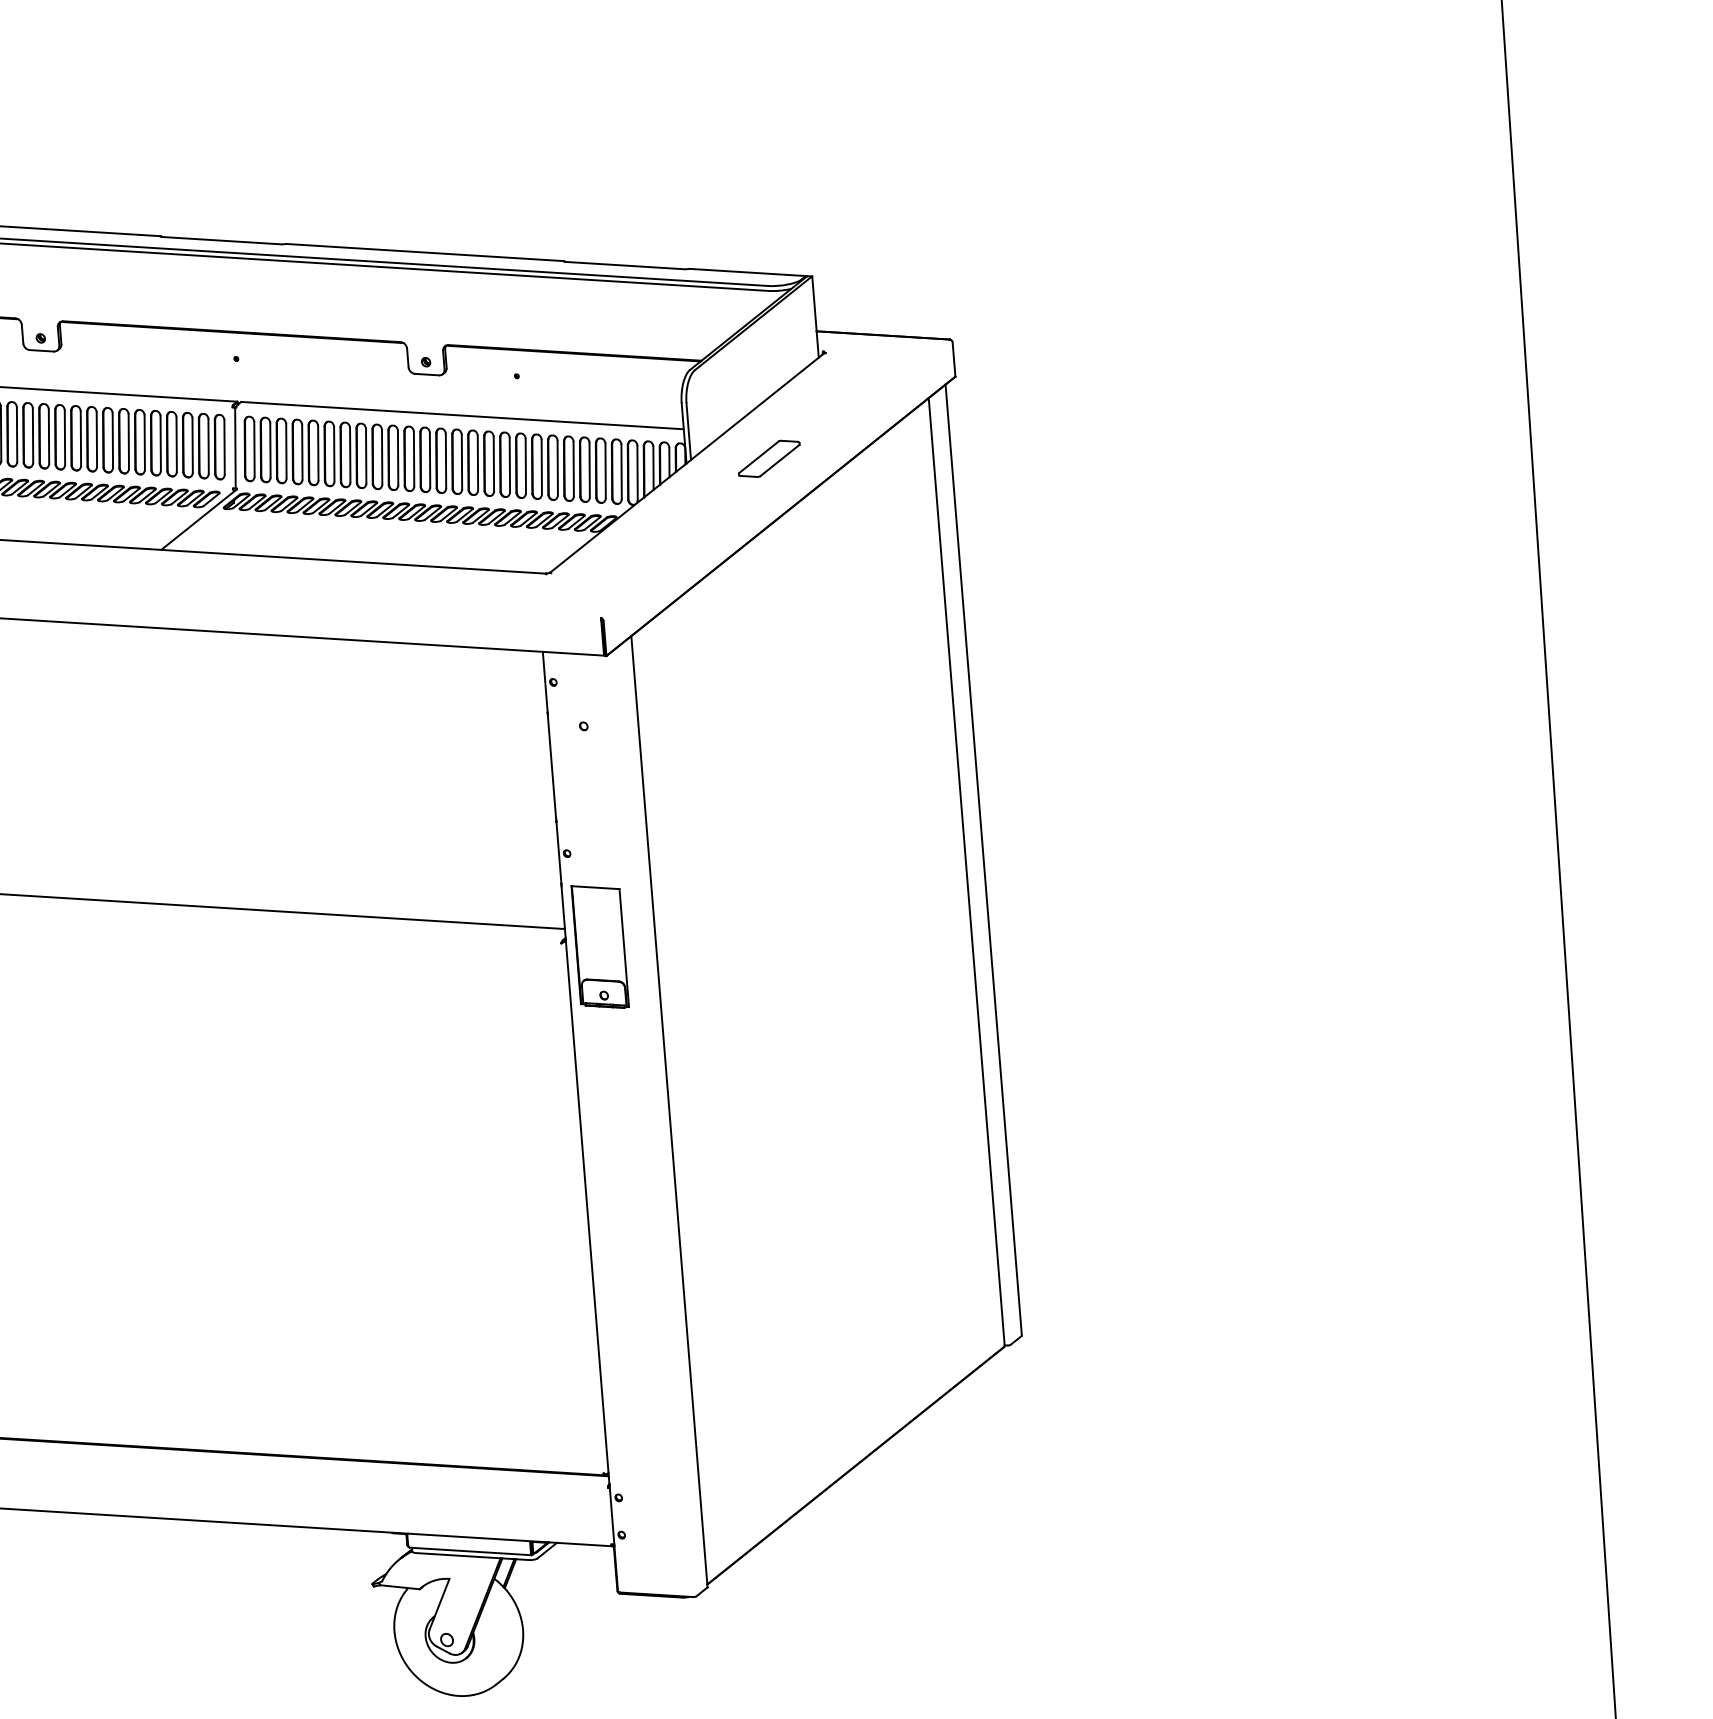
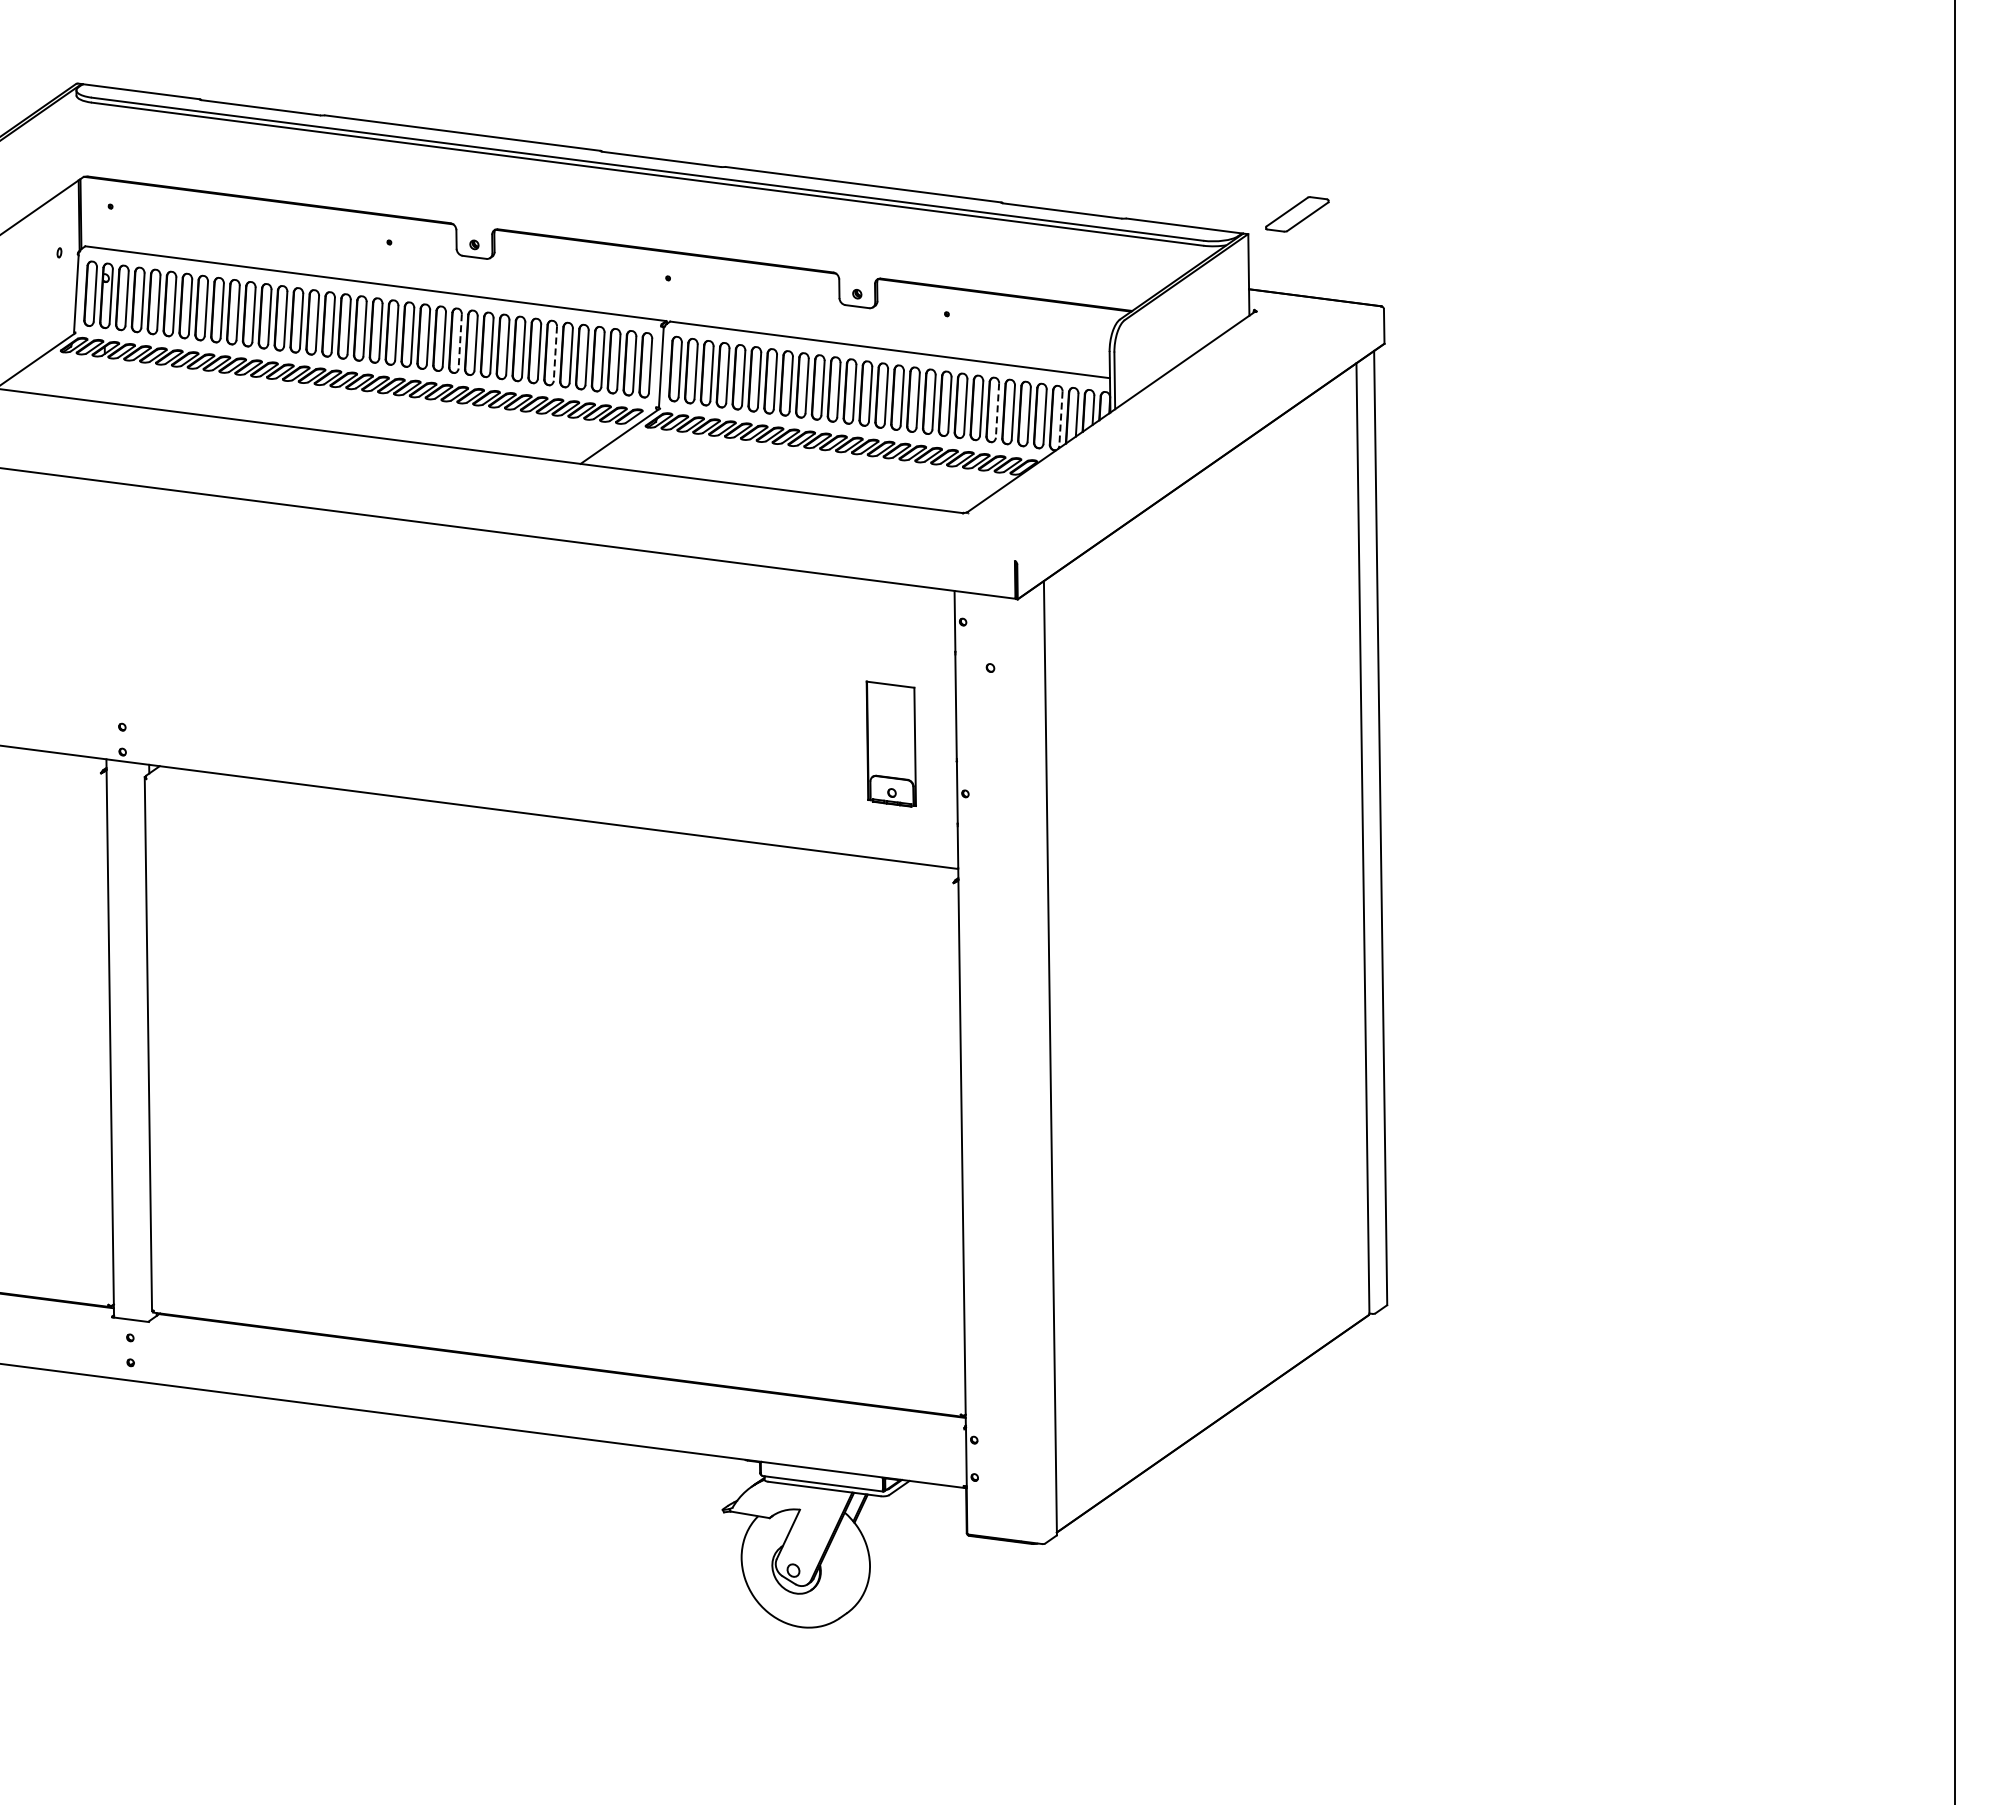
line: (33, 435) -> (460, 341), solid -> dashed
line: (128, 442) -> (555, 354), solid -> dashed
part: (769, 458) -> (1297, 214), moved
line: (573, 469) -> (997, 411), solid -> dashed
line: (637, 473) -> (1060, 419), solid -> dashed
part: (599, 946) -> (890, 743), moved

